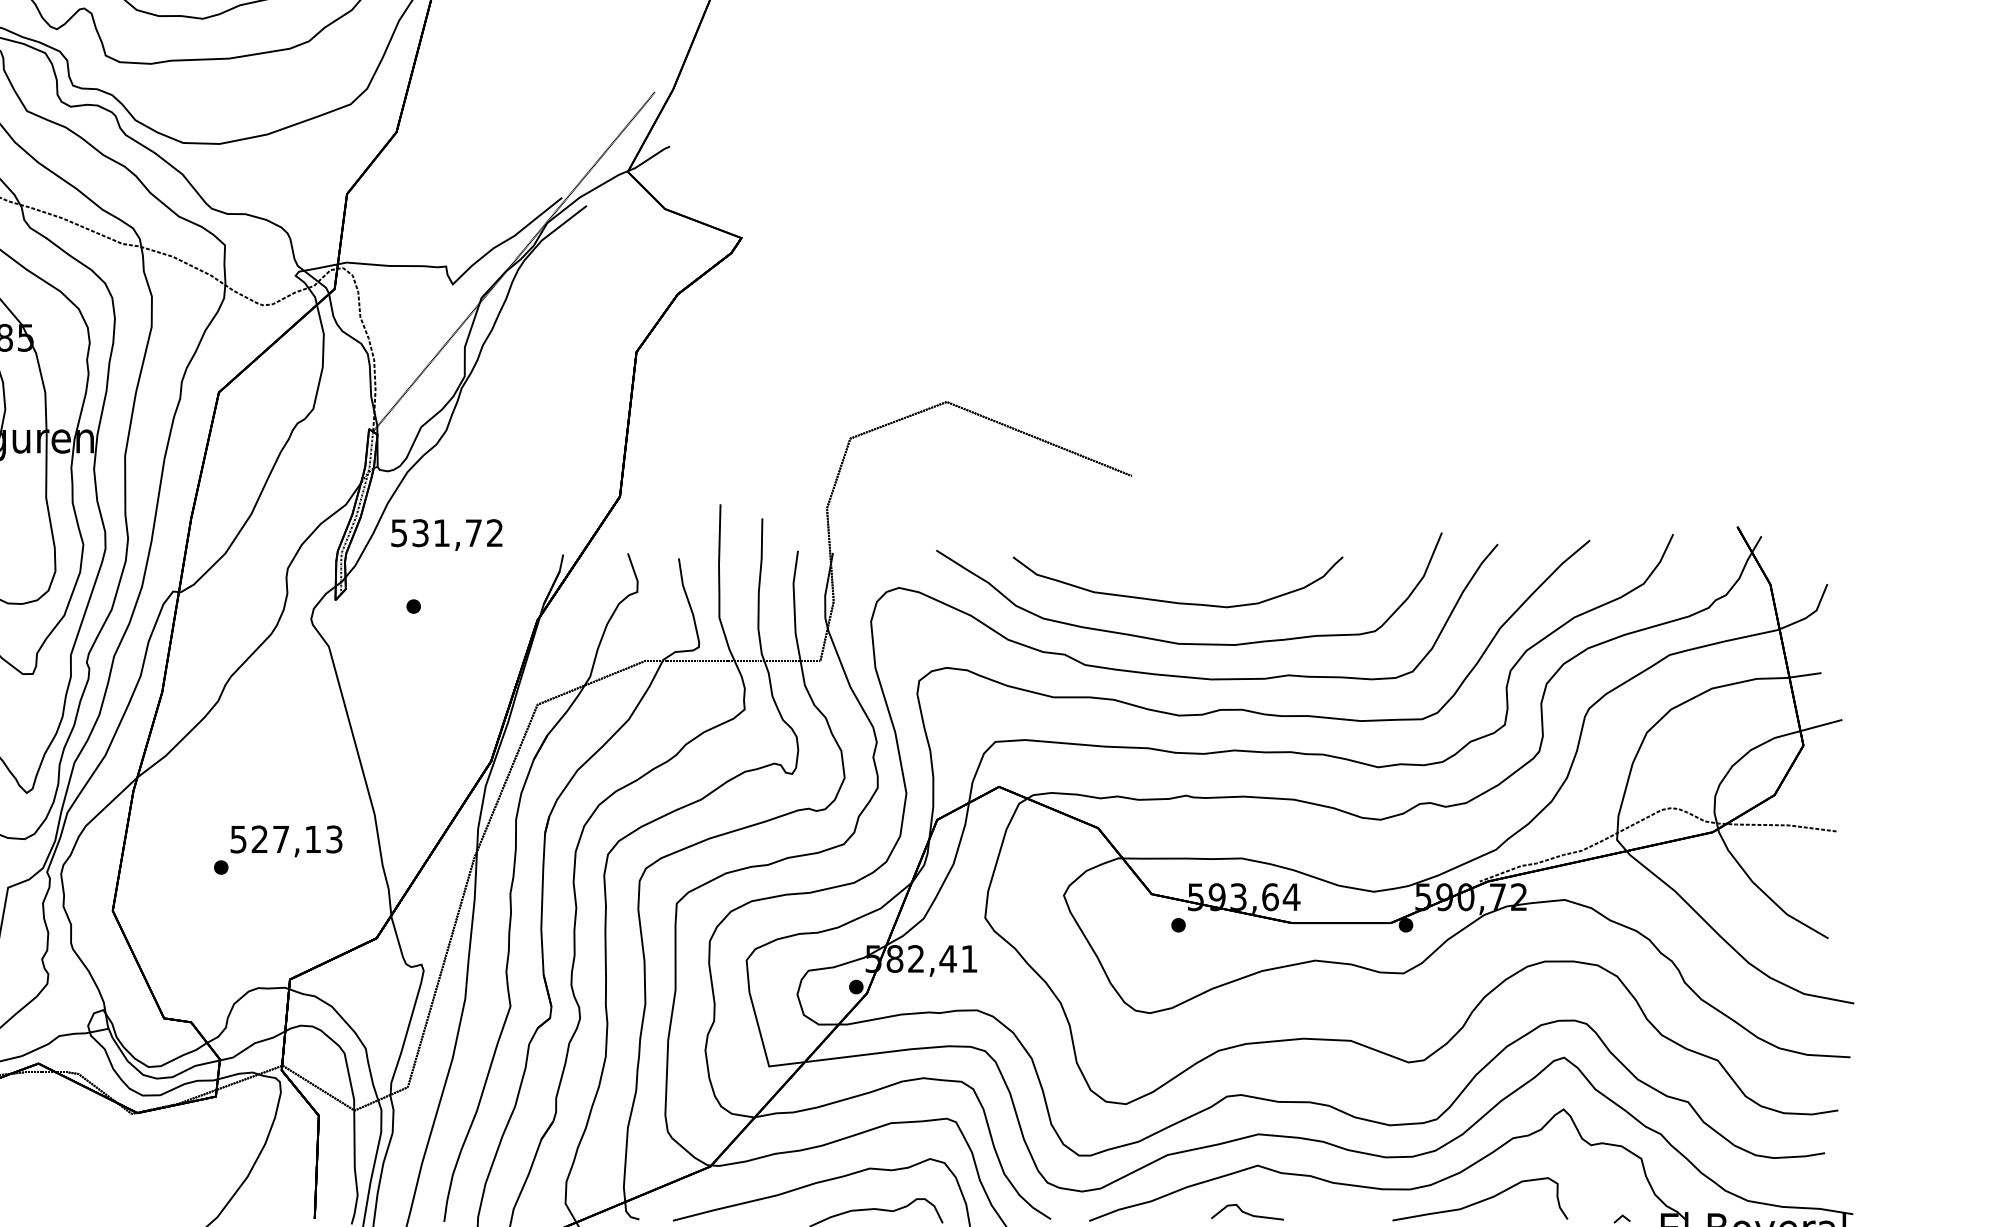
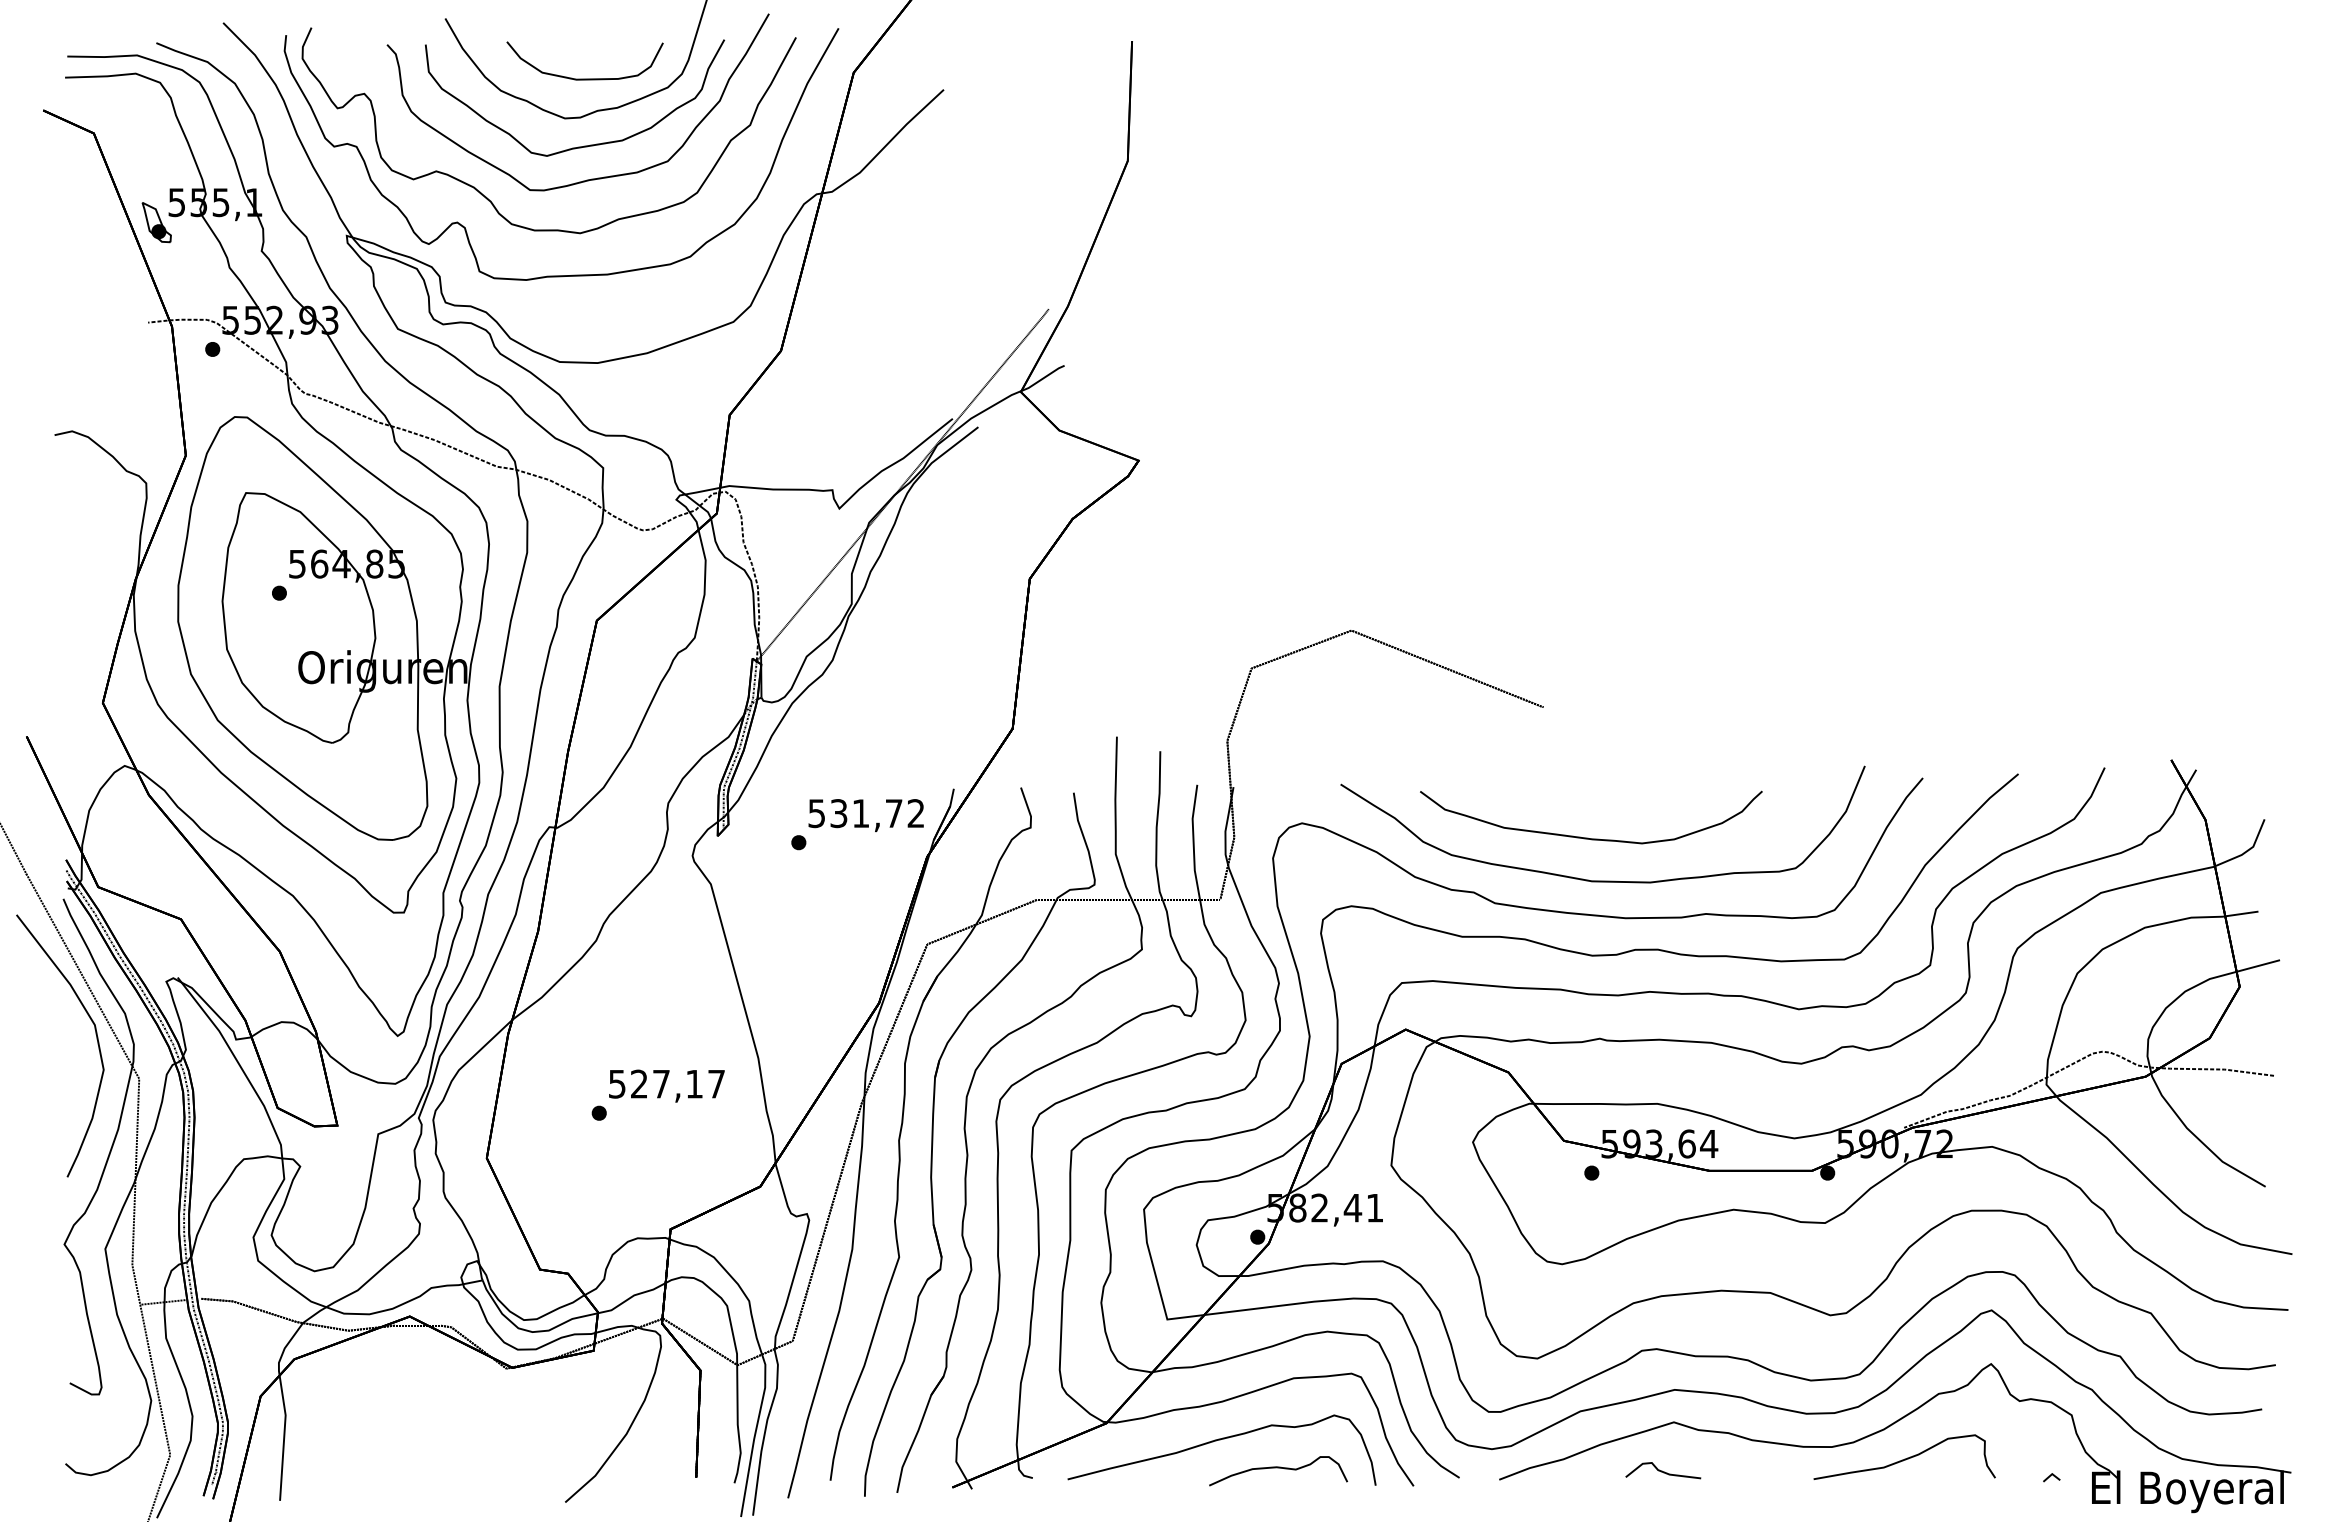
text: (446, 535) -> (865, 815), moved
text: (334, 838) -> (716, 1083), 527,13 -> 527,17

